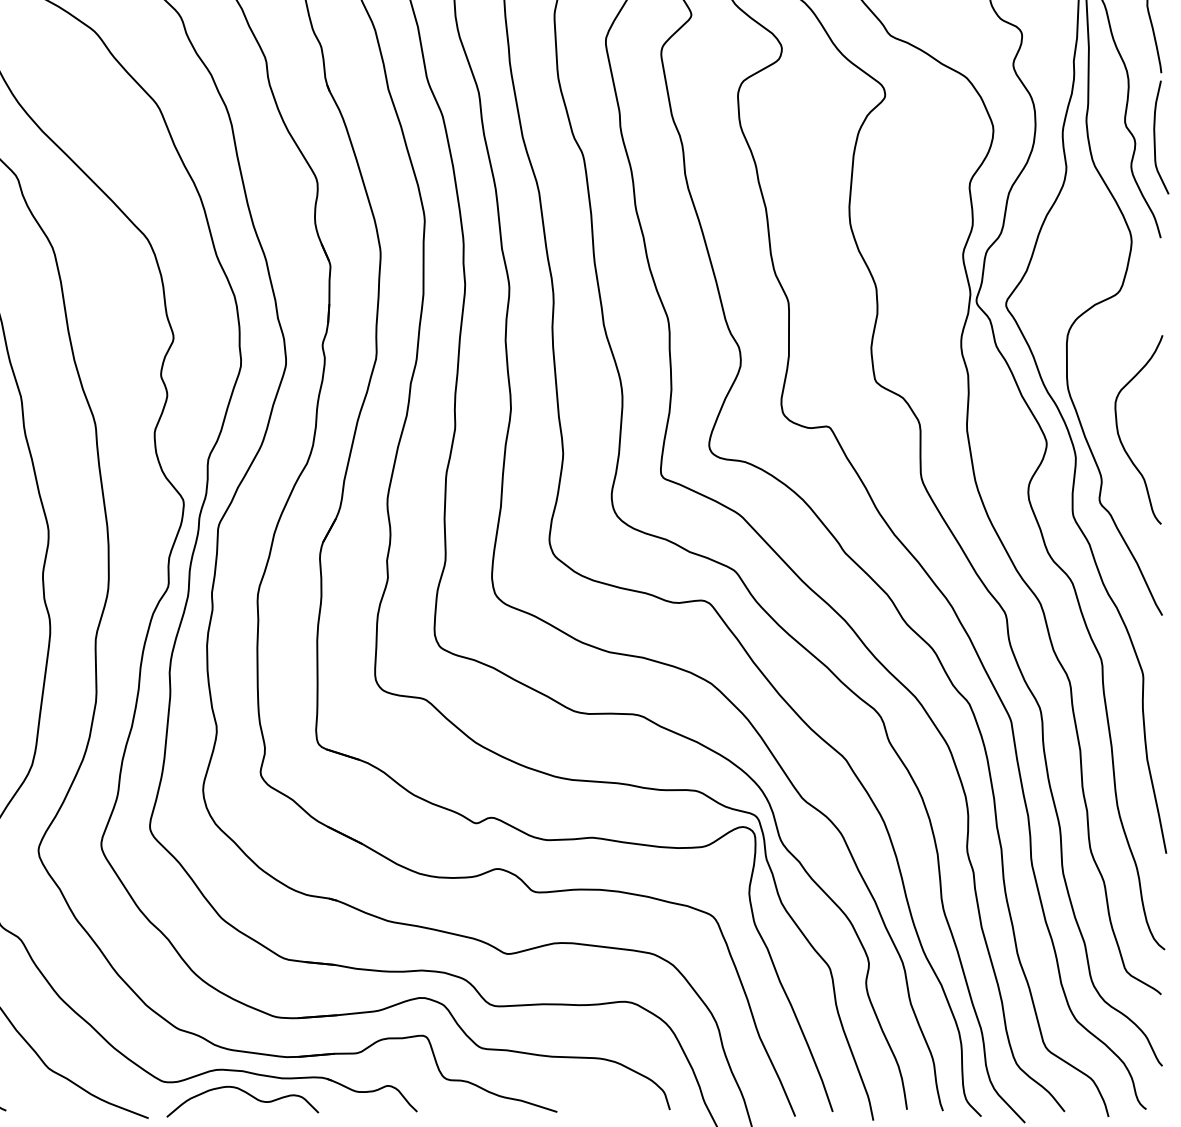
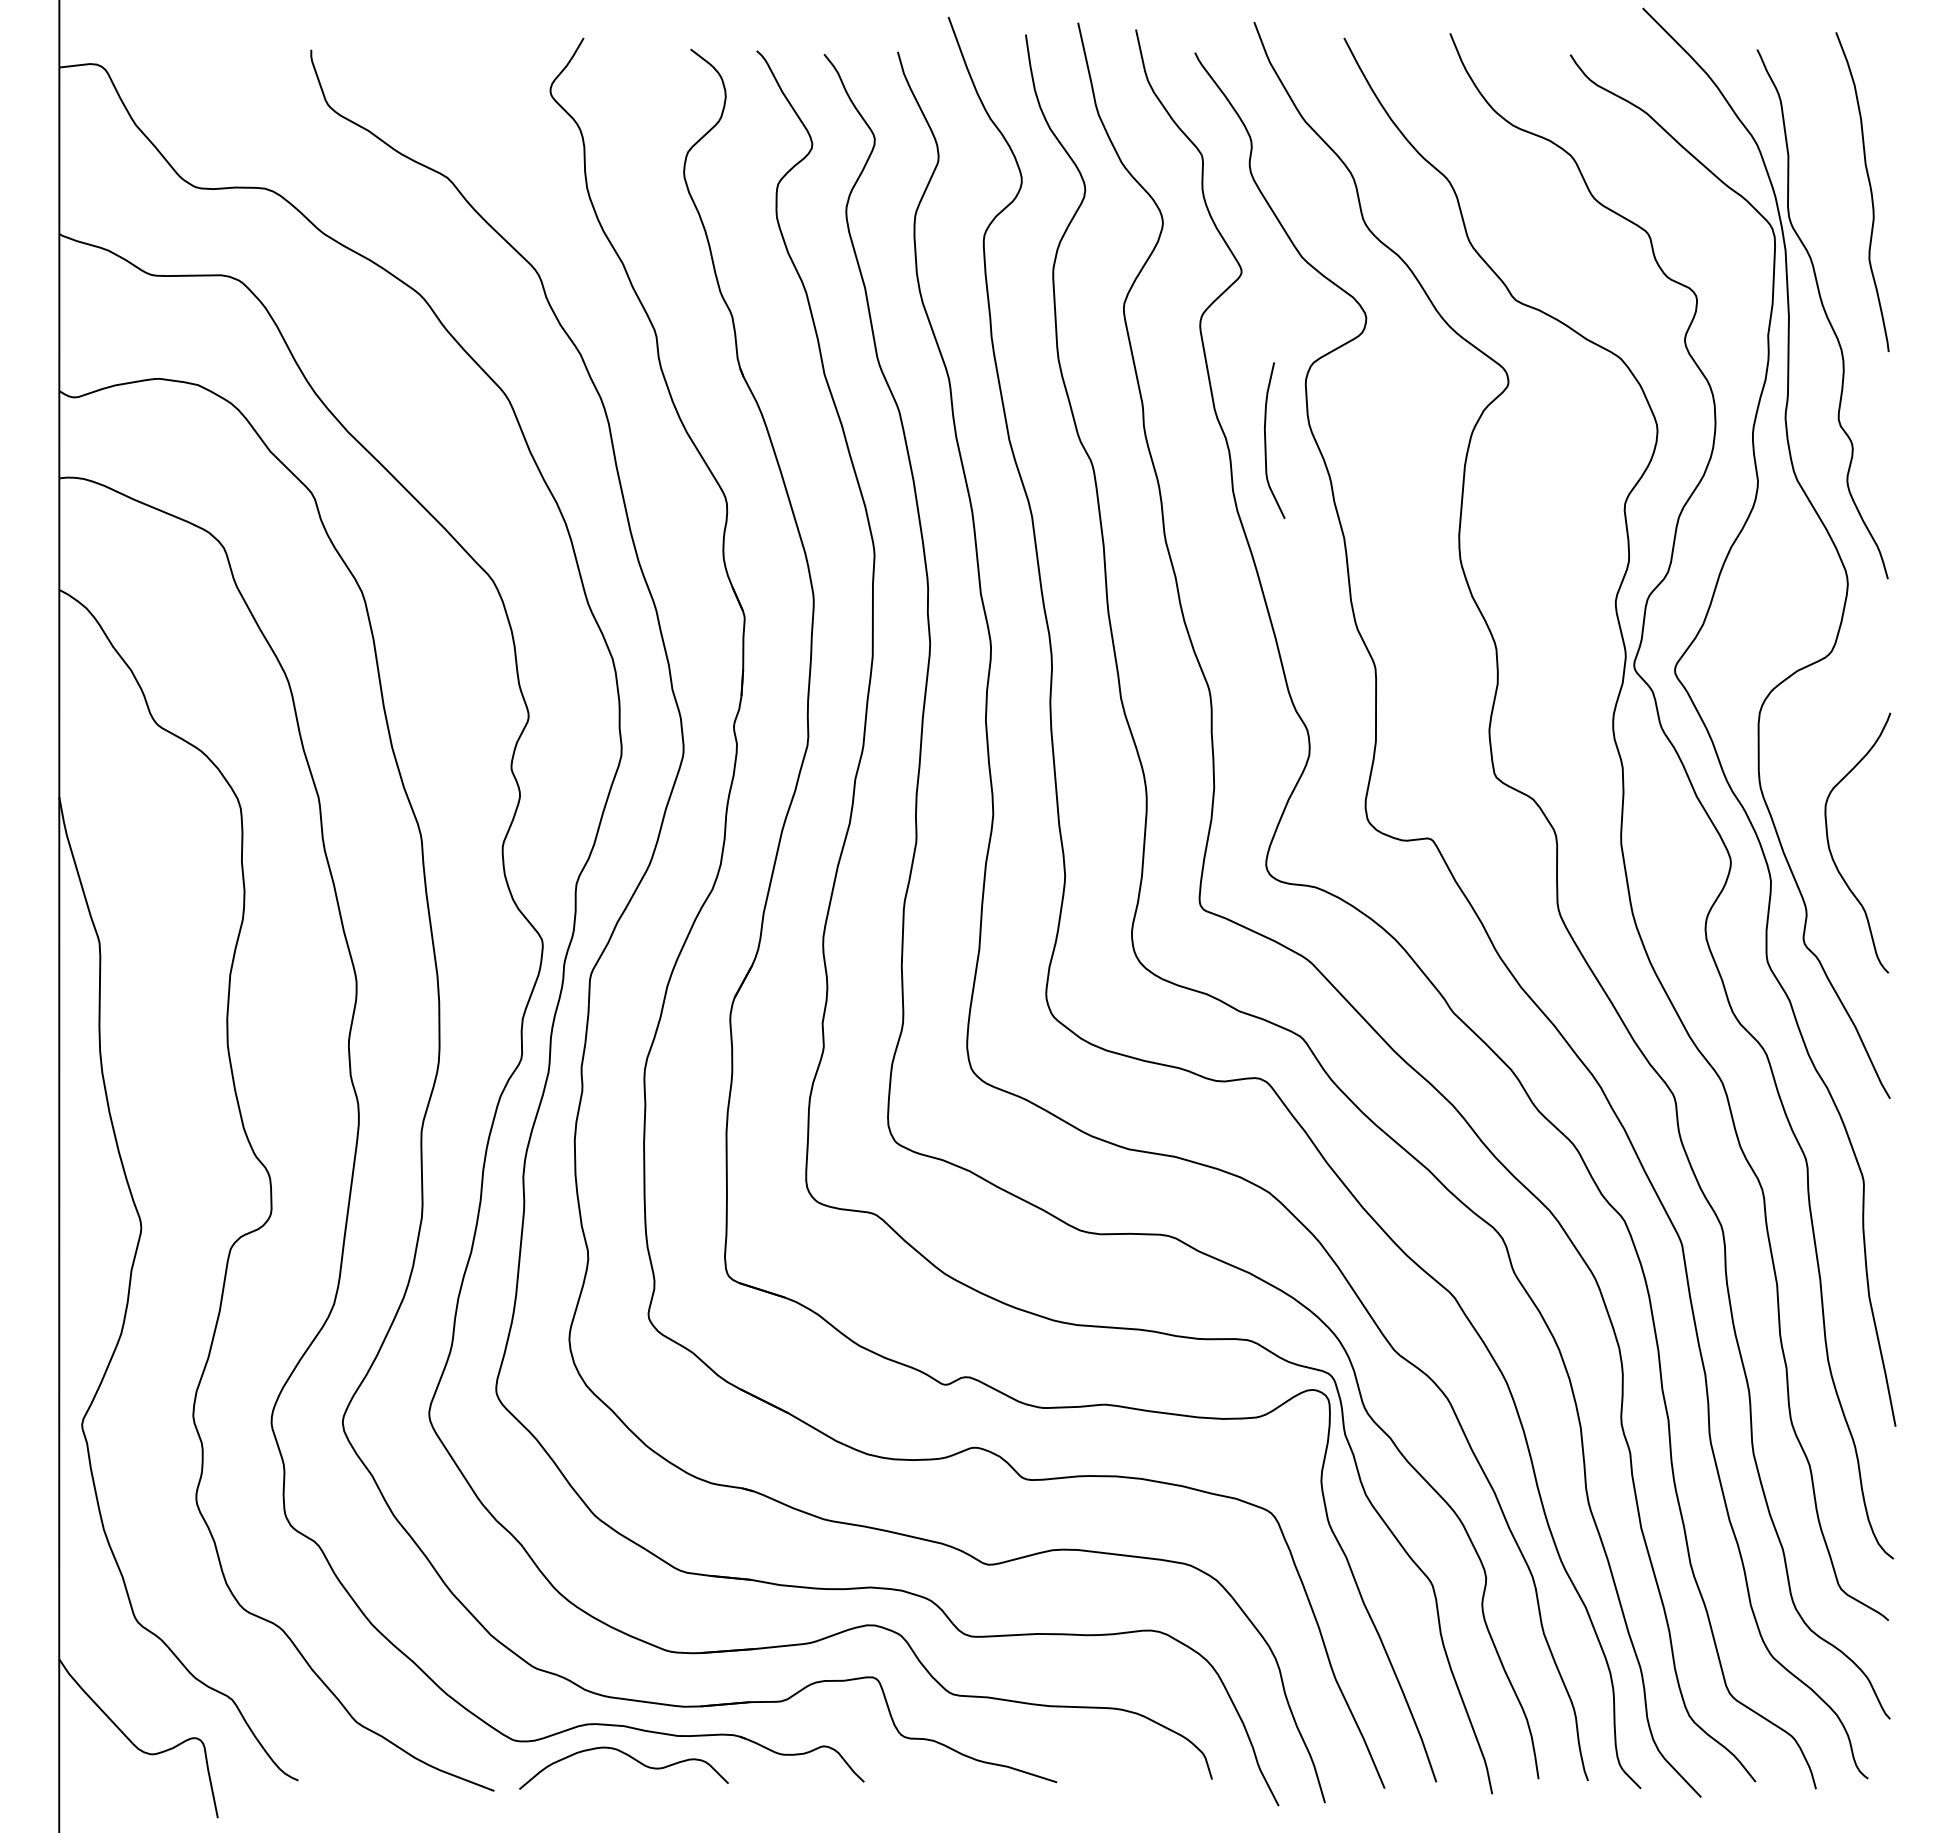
curve: (1155, 137) -> (1266, 440), moved

